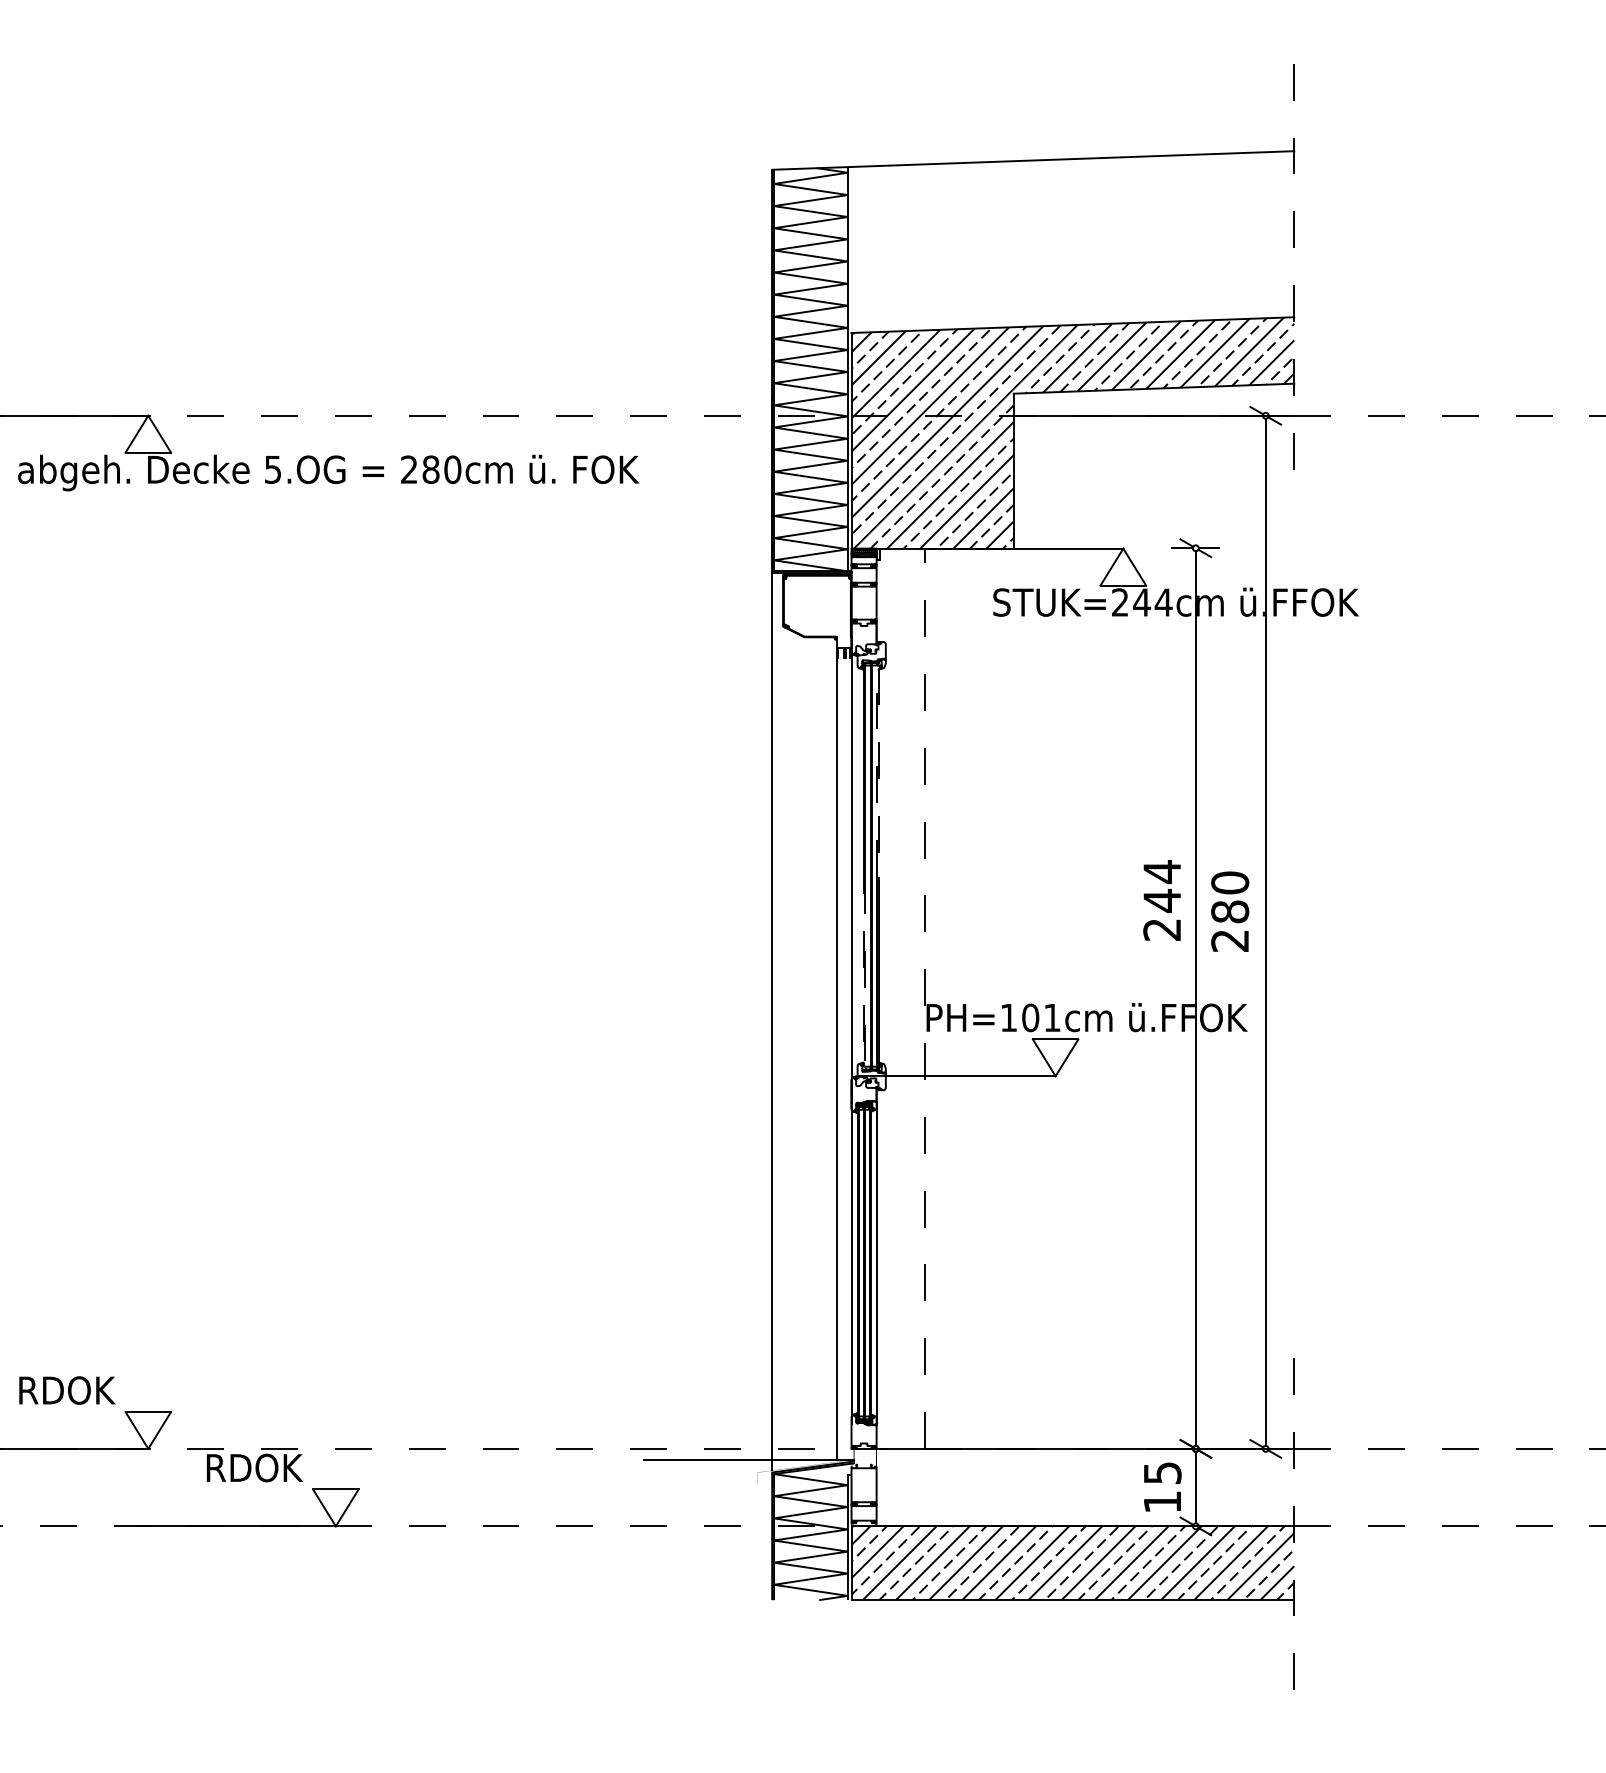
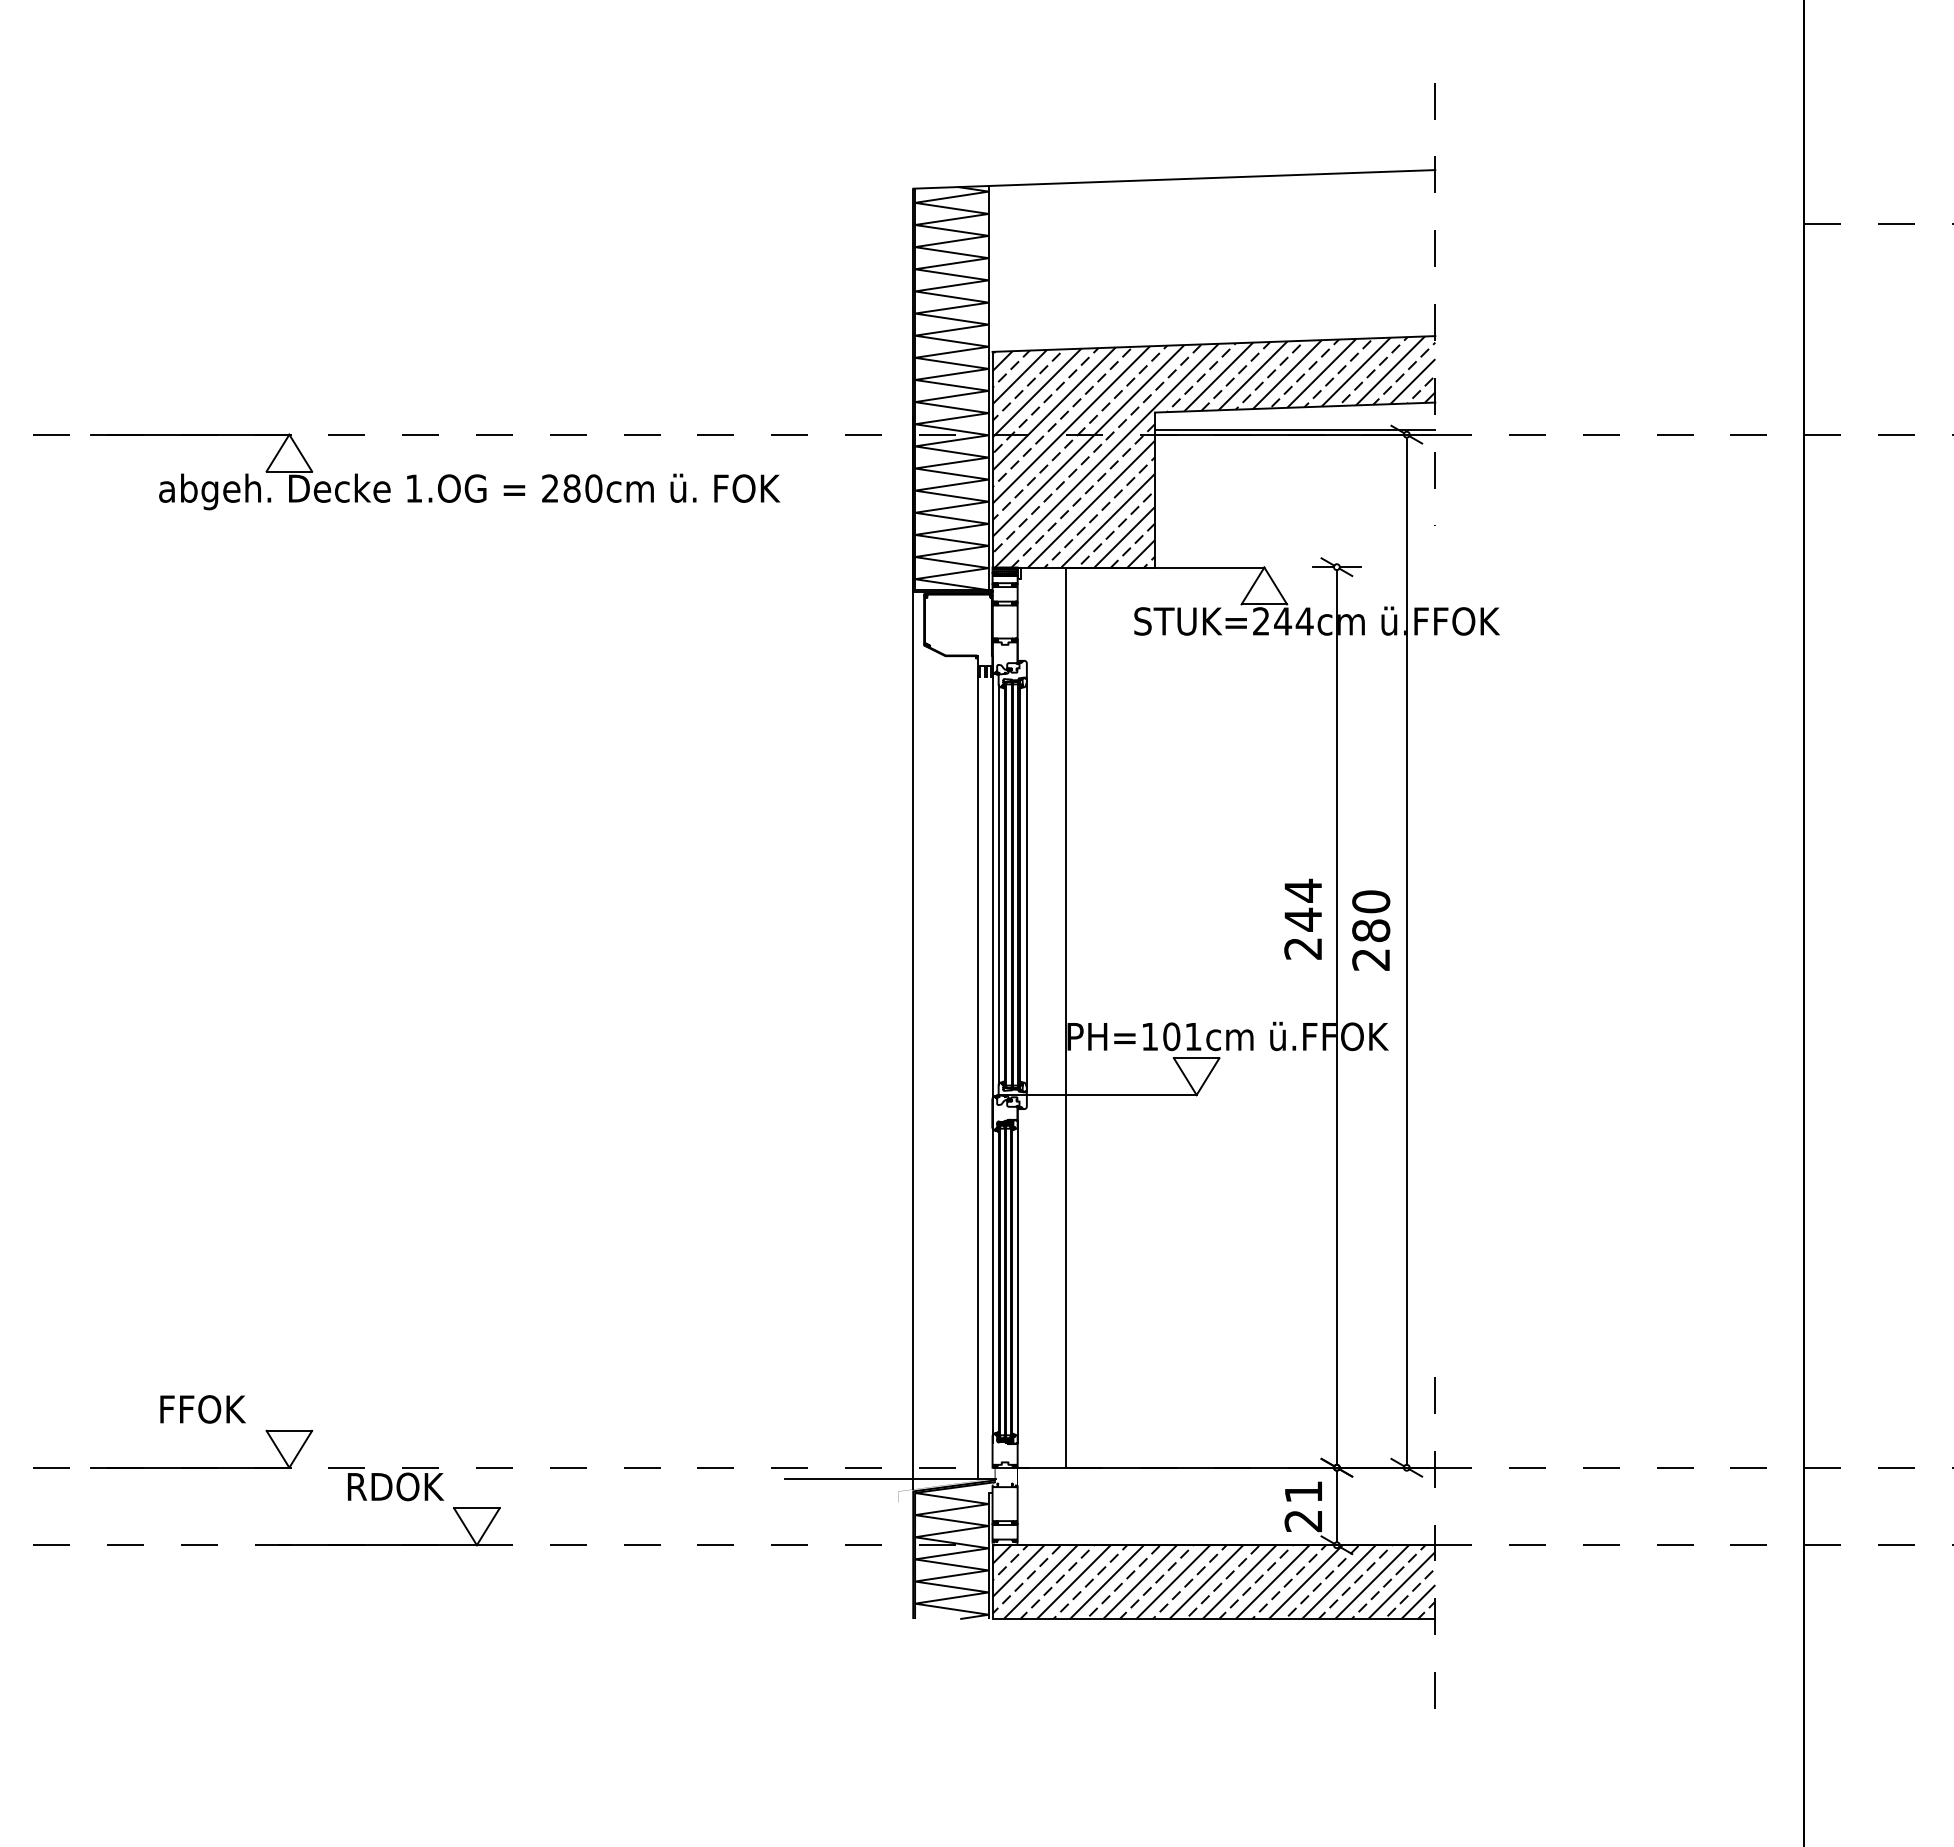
line: (1153, 411) -> (1294, 430), added
text: (273, 469) -> (414, 488), 5.OG -> 1.OG
line: (877, 662) -> (1018, 681), dashed -> solid
line: (857, 865) -> (998, 884), added
line: (885, 865) -> (1026, 884), added
line: (925, 998) -> (1066, 1017), dashed -> solid
line: (864, 1069) -> (1005, 1088), dashed -> solid
text: (68, 1390) -> (209, 1409), RDOK -> FFOK
text: (1162, 1487) -> (1303, 1506), 15 -> 21

